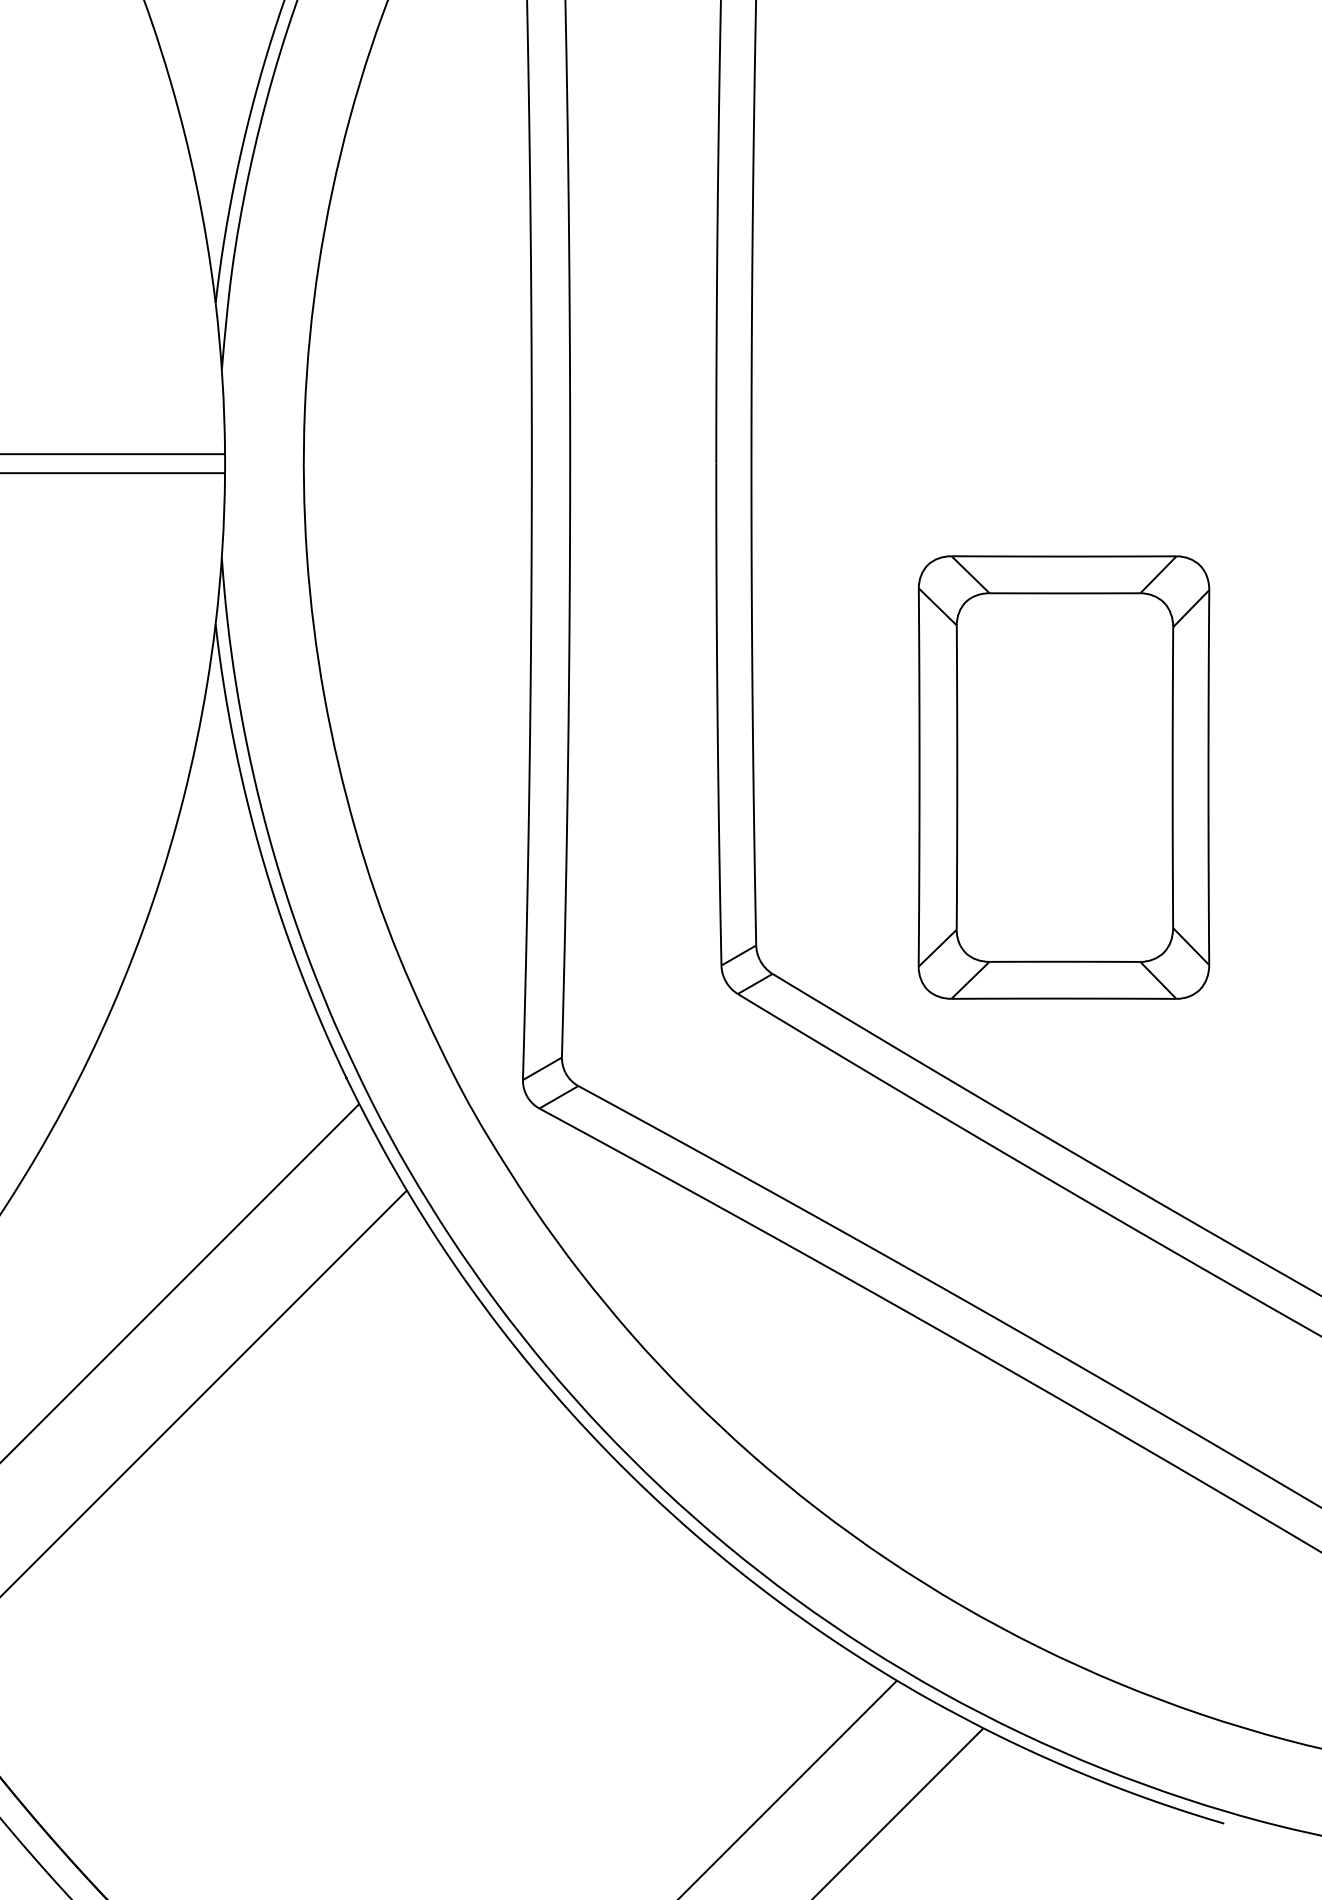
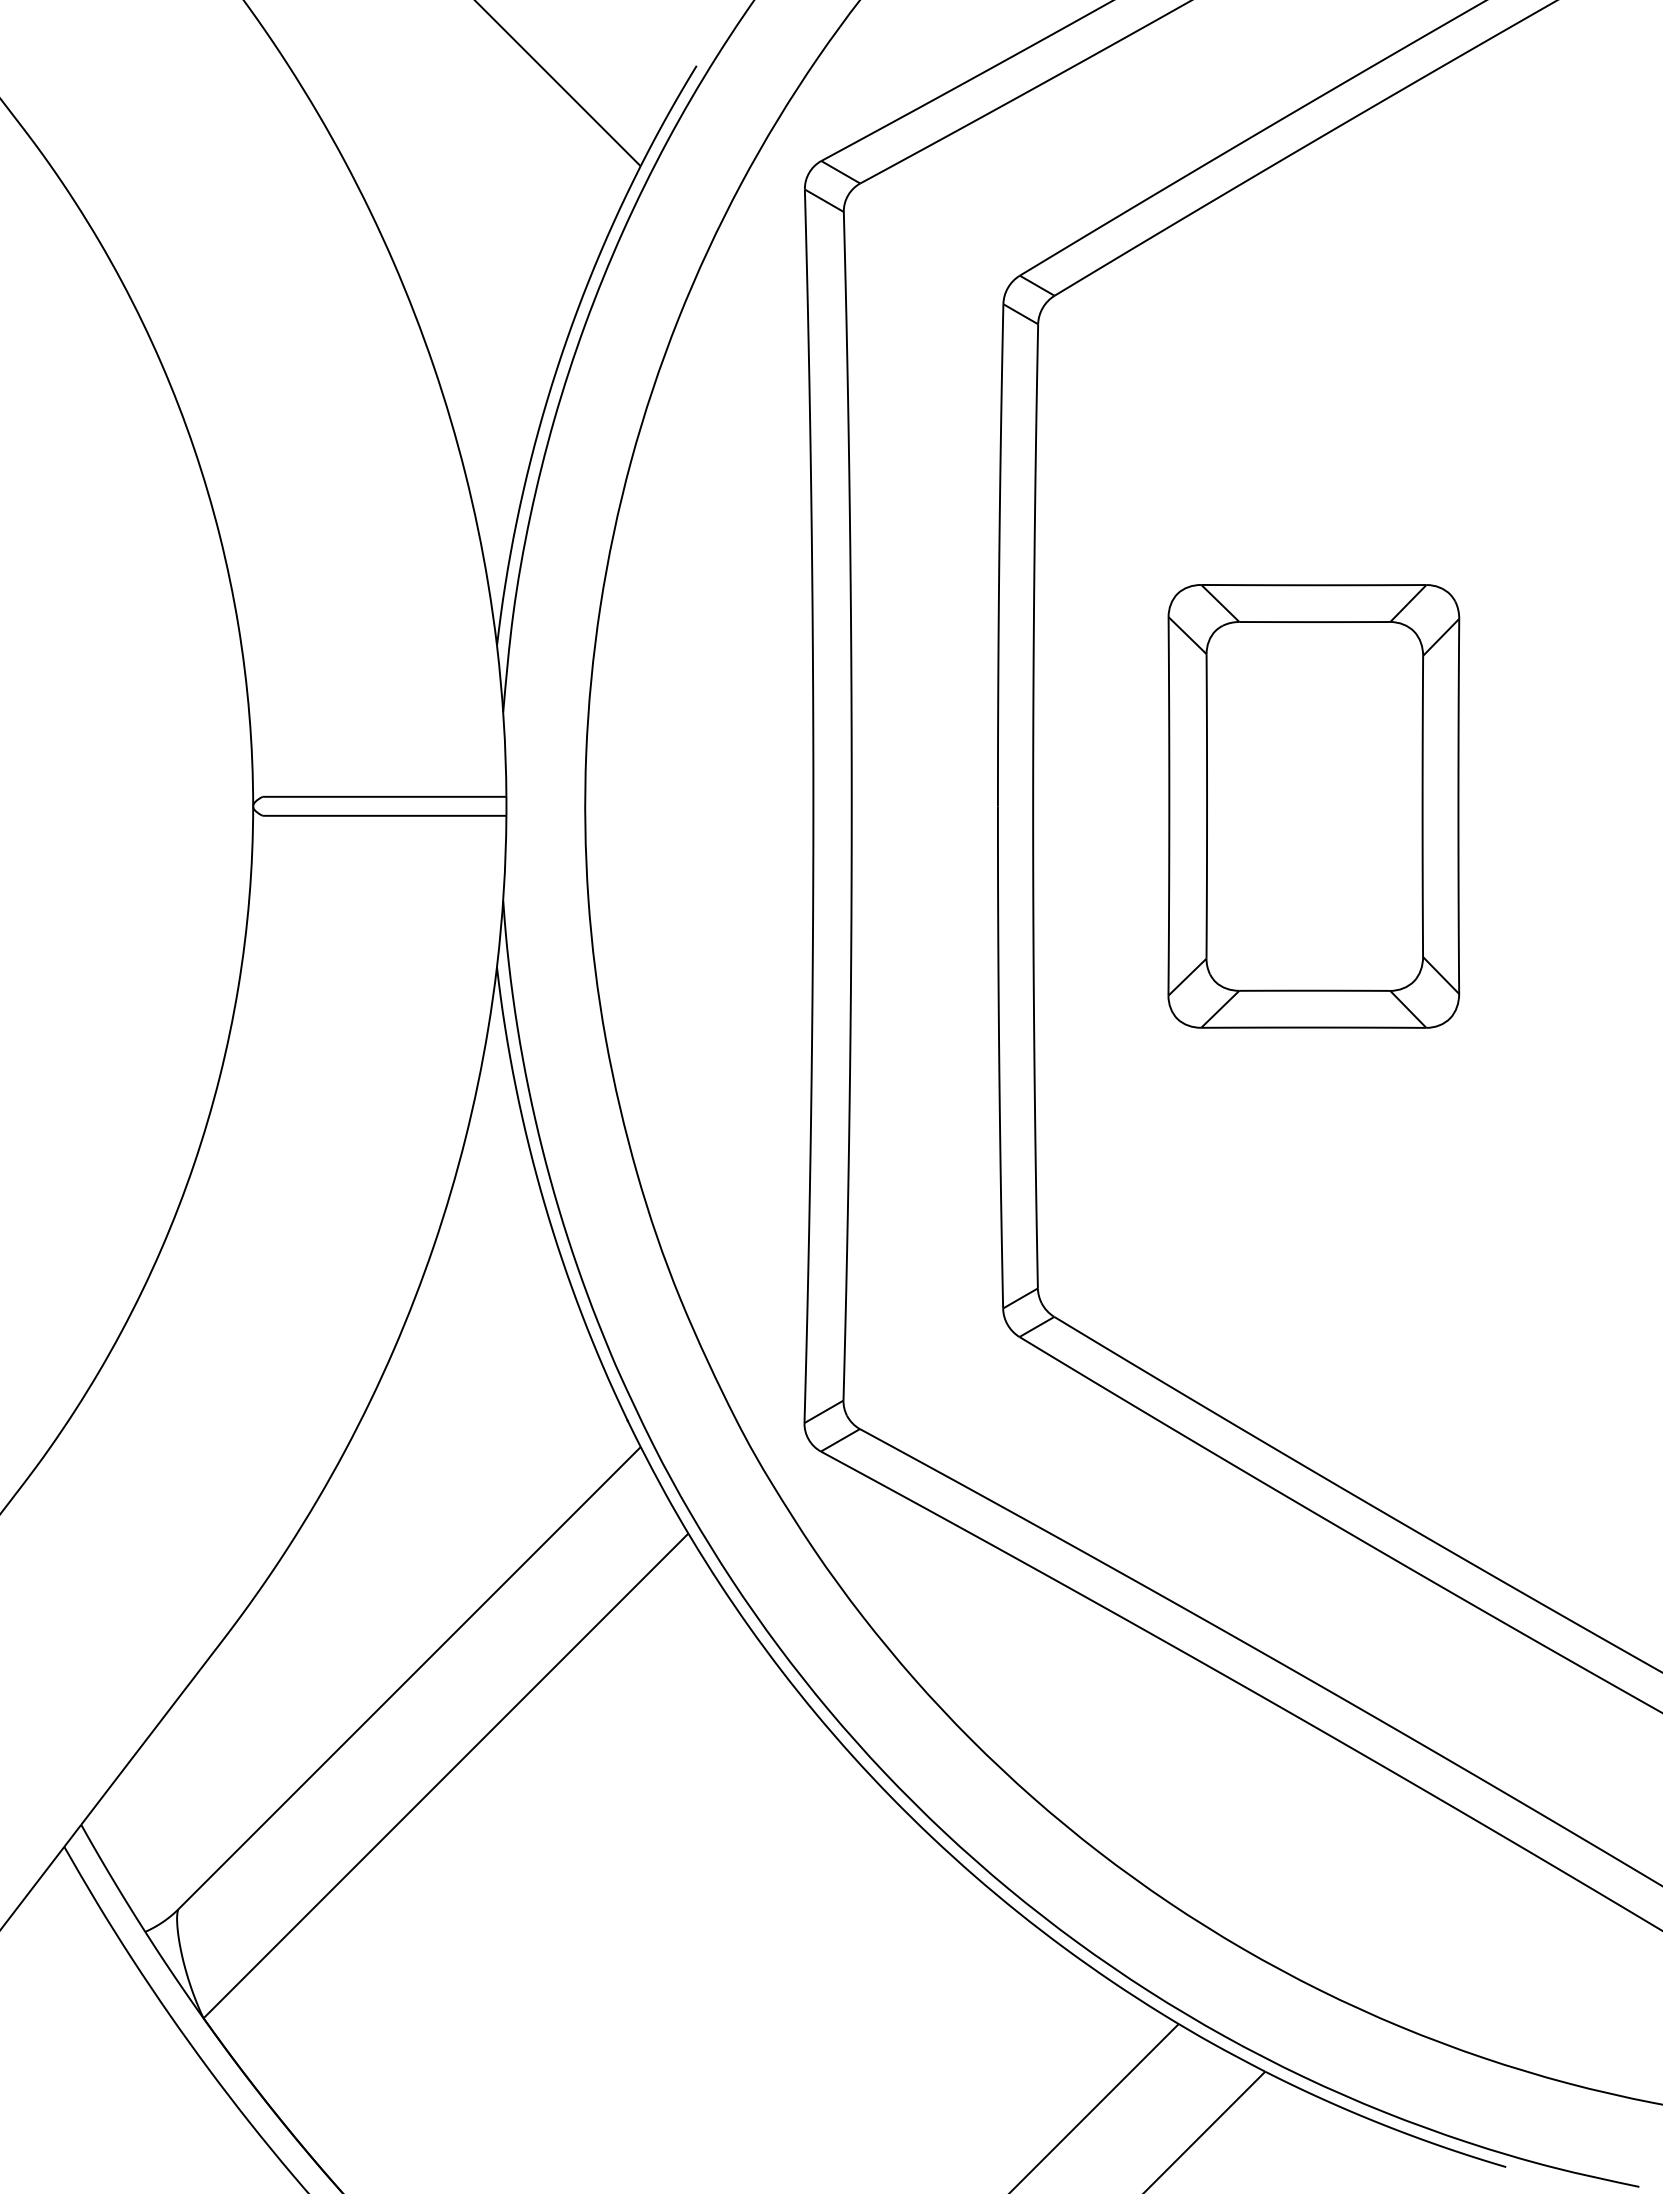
part: (1063, 777) -> (1313, 806), moved

